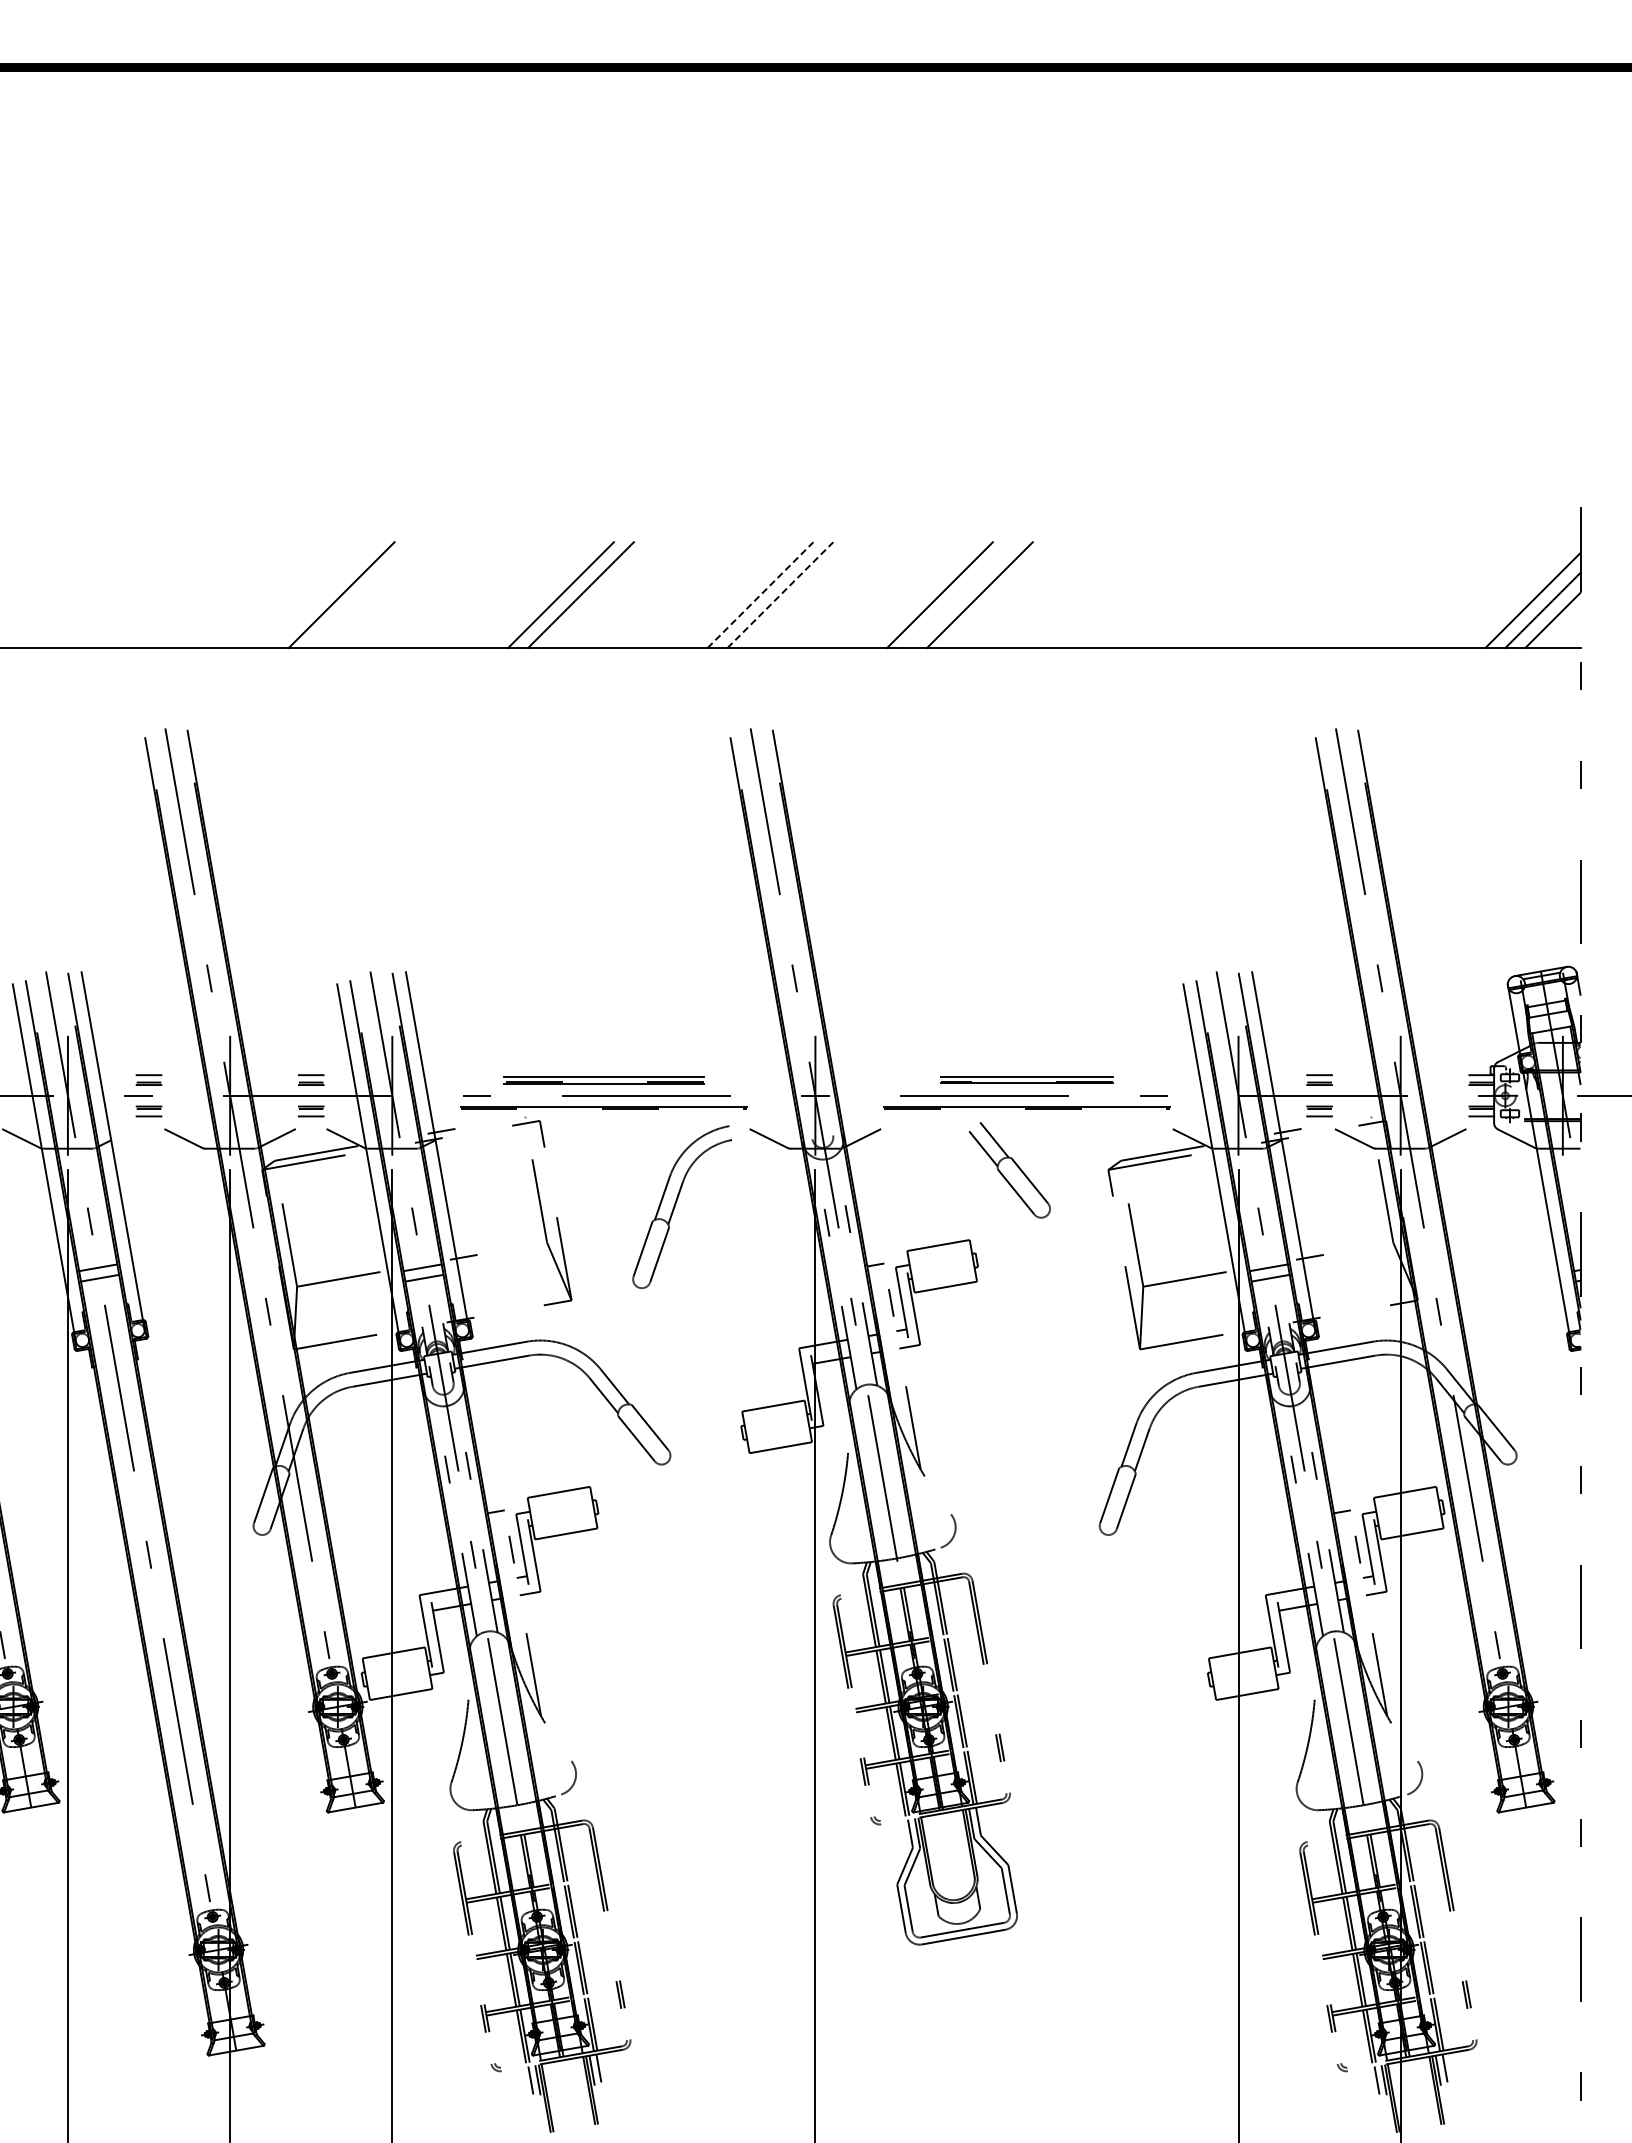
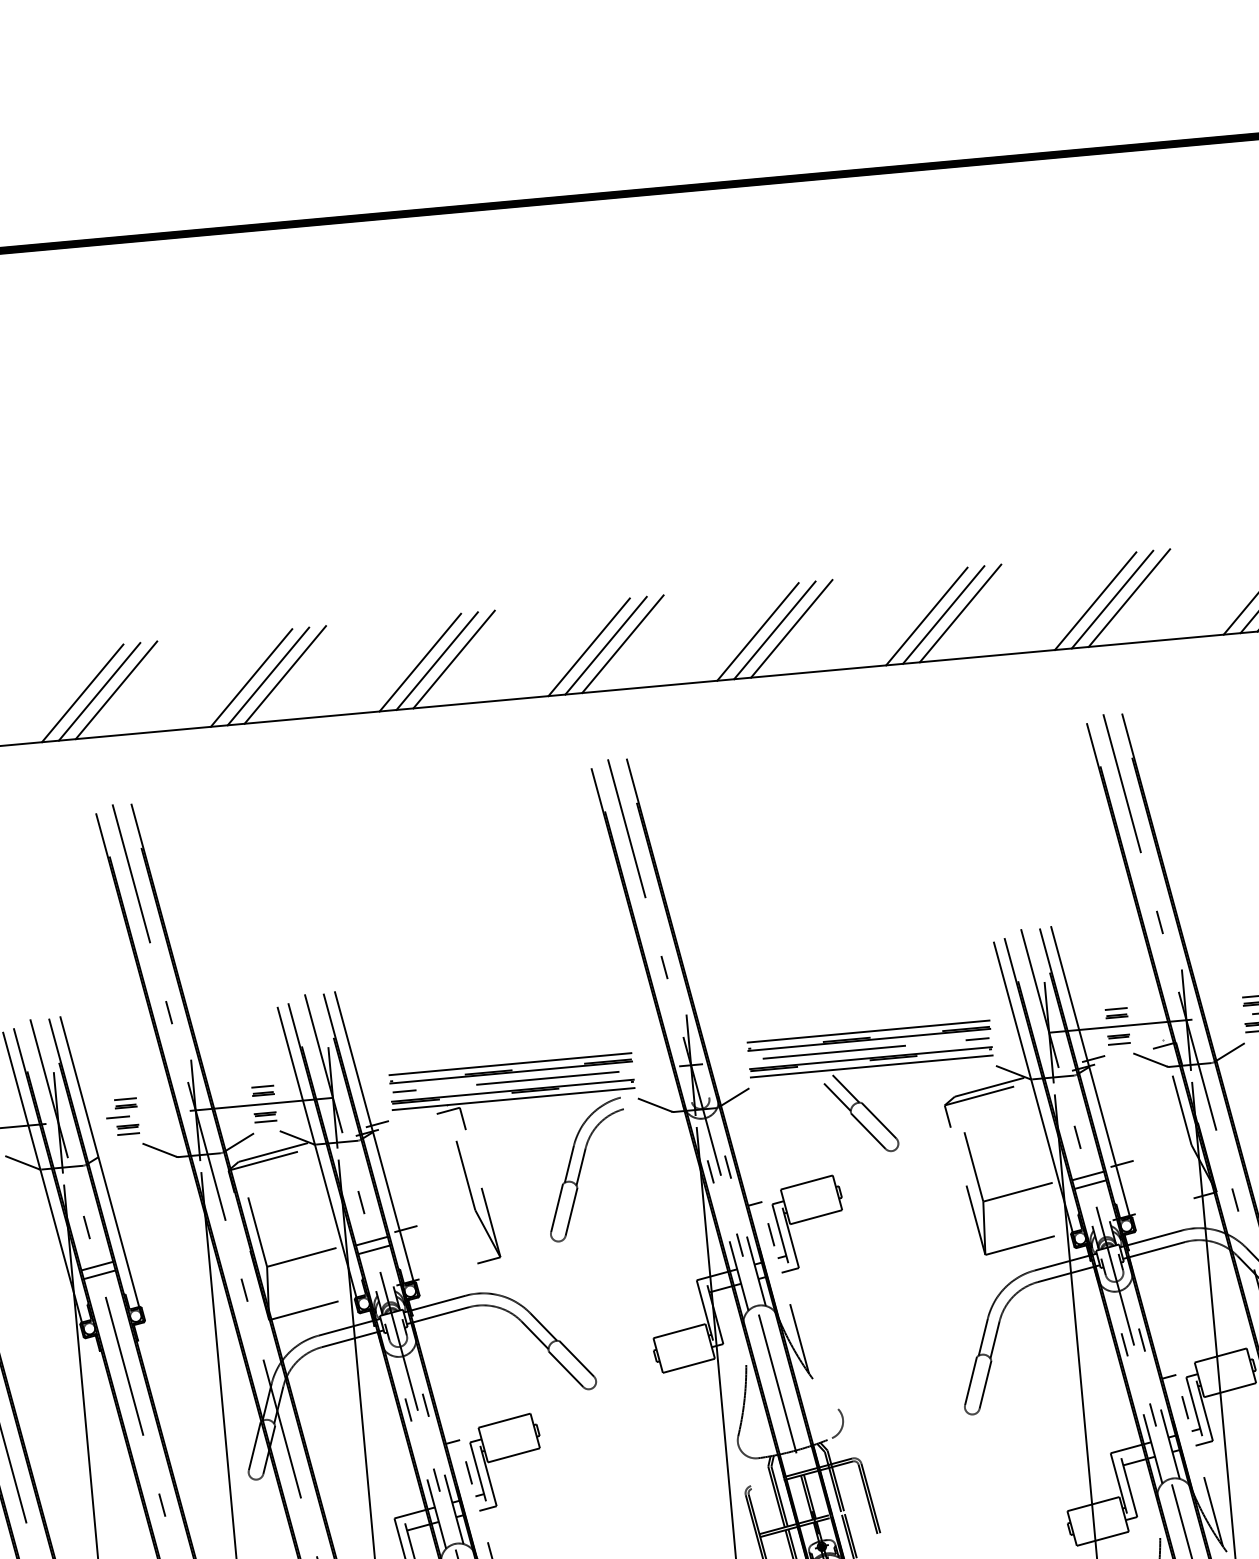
line: (142, 595) -> (83, 693), added
line: (162, 595) -> (99, 692), added
line: (181, 595) -> (116, 690), added
line: (361, 595) -> (268, 676), added
line: (381, 595) -> (285, 675), added
line: (540, 595) -> (419, 663), added
line: (740, 595) -> (589, 647), added
line: (760, 595) -> (606, 646), dashed -> solid
line: (780, 595) -> (623, 644), dashed -> solid
line: (959, 595) -> (774, 630), added
line: (1139, 595) -> (926, 616), added
line: (1159, 595) -> (943, 615), added
line: (1179, 595) -> (960, 613), added
line: (1338, 595) -> (1095, 601), added
line: (1358, 595) -> (1112, 600), added
line: (1378, 595) -> (1129, 598), added
part: (603, 1079) -> (510, 1067), size x1.43
part: (1026, 1079) -> (868, 1035), size x1.67
line: (603, 1116) -> (513, 1099), added
line: (1026, 1116) -> (871, 1066), added

